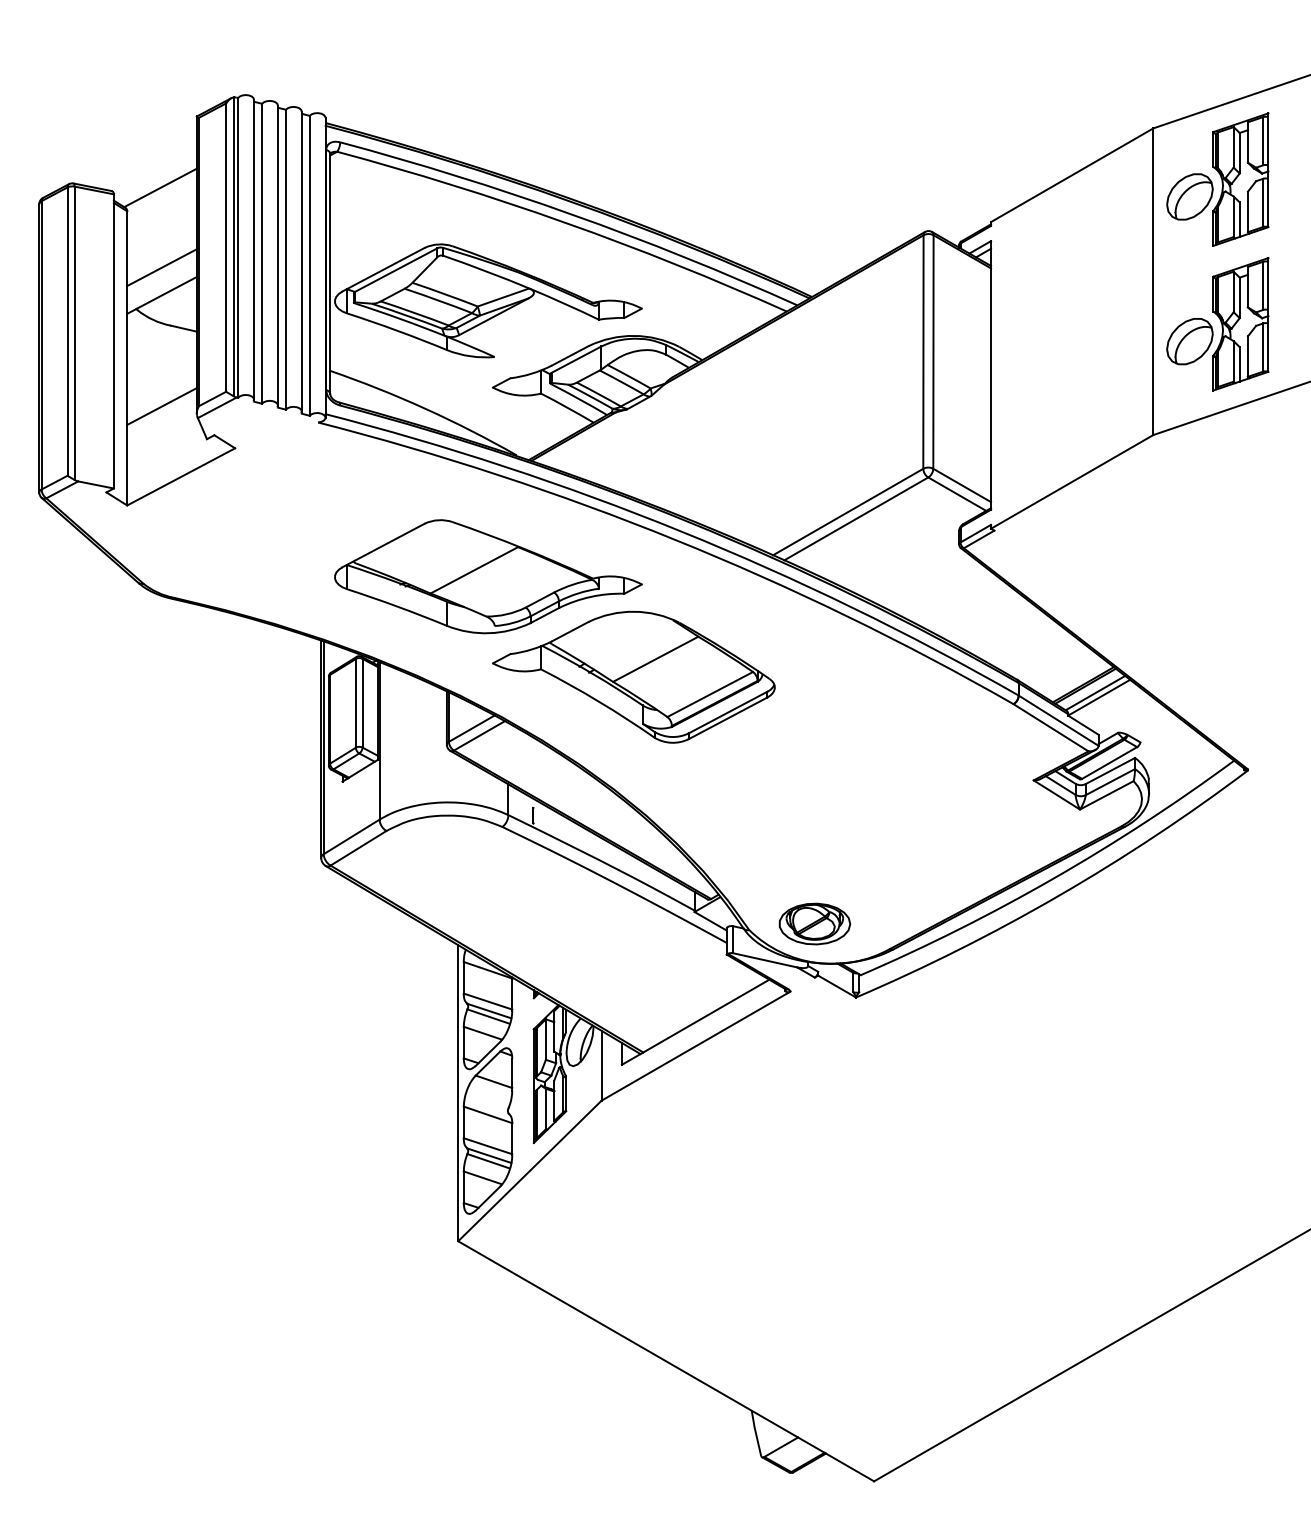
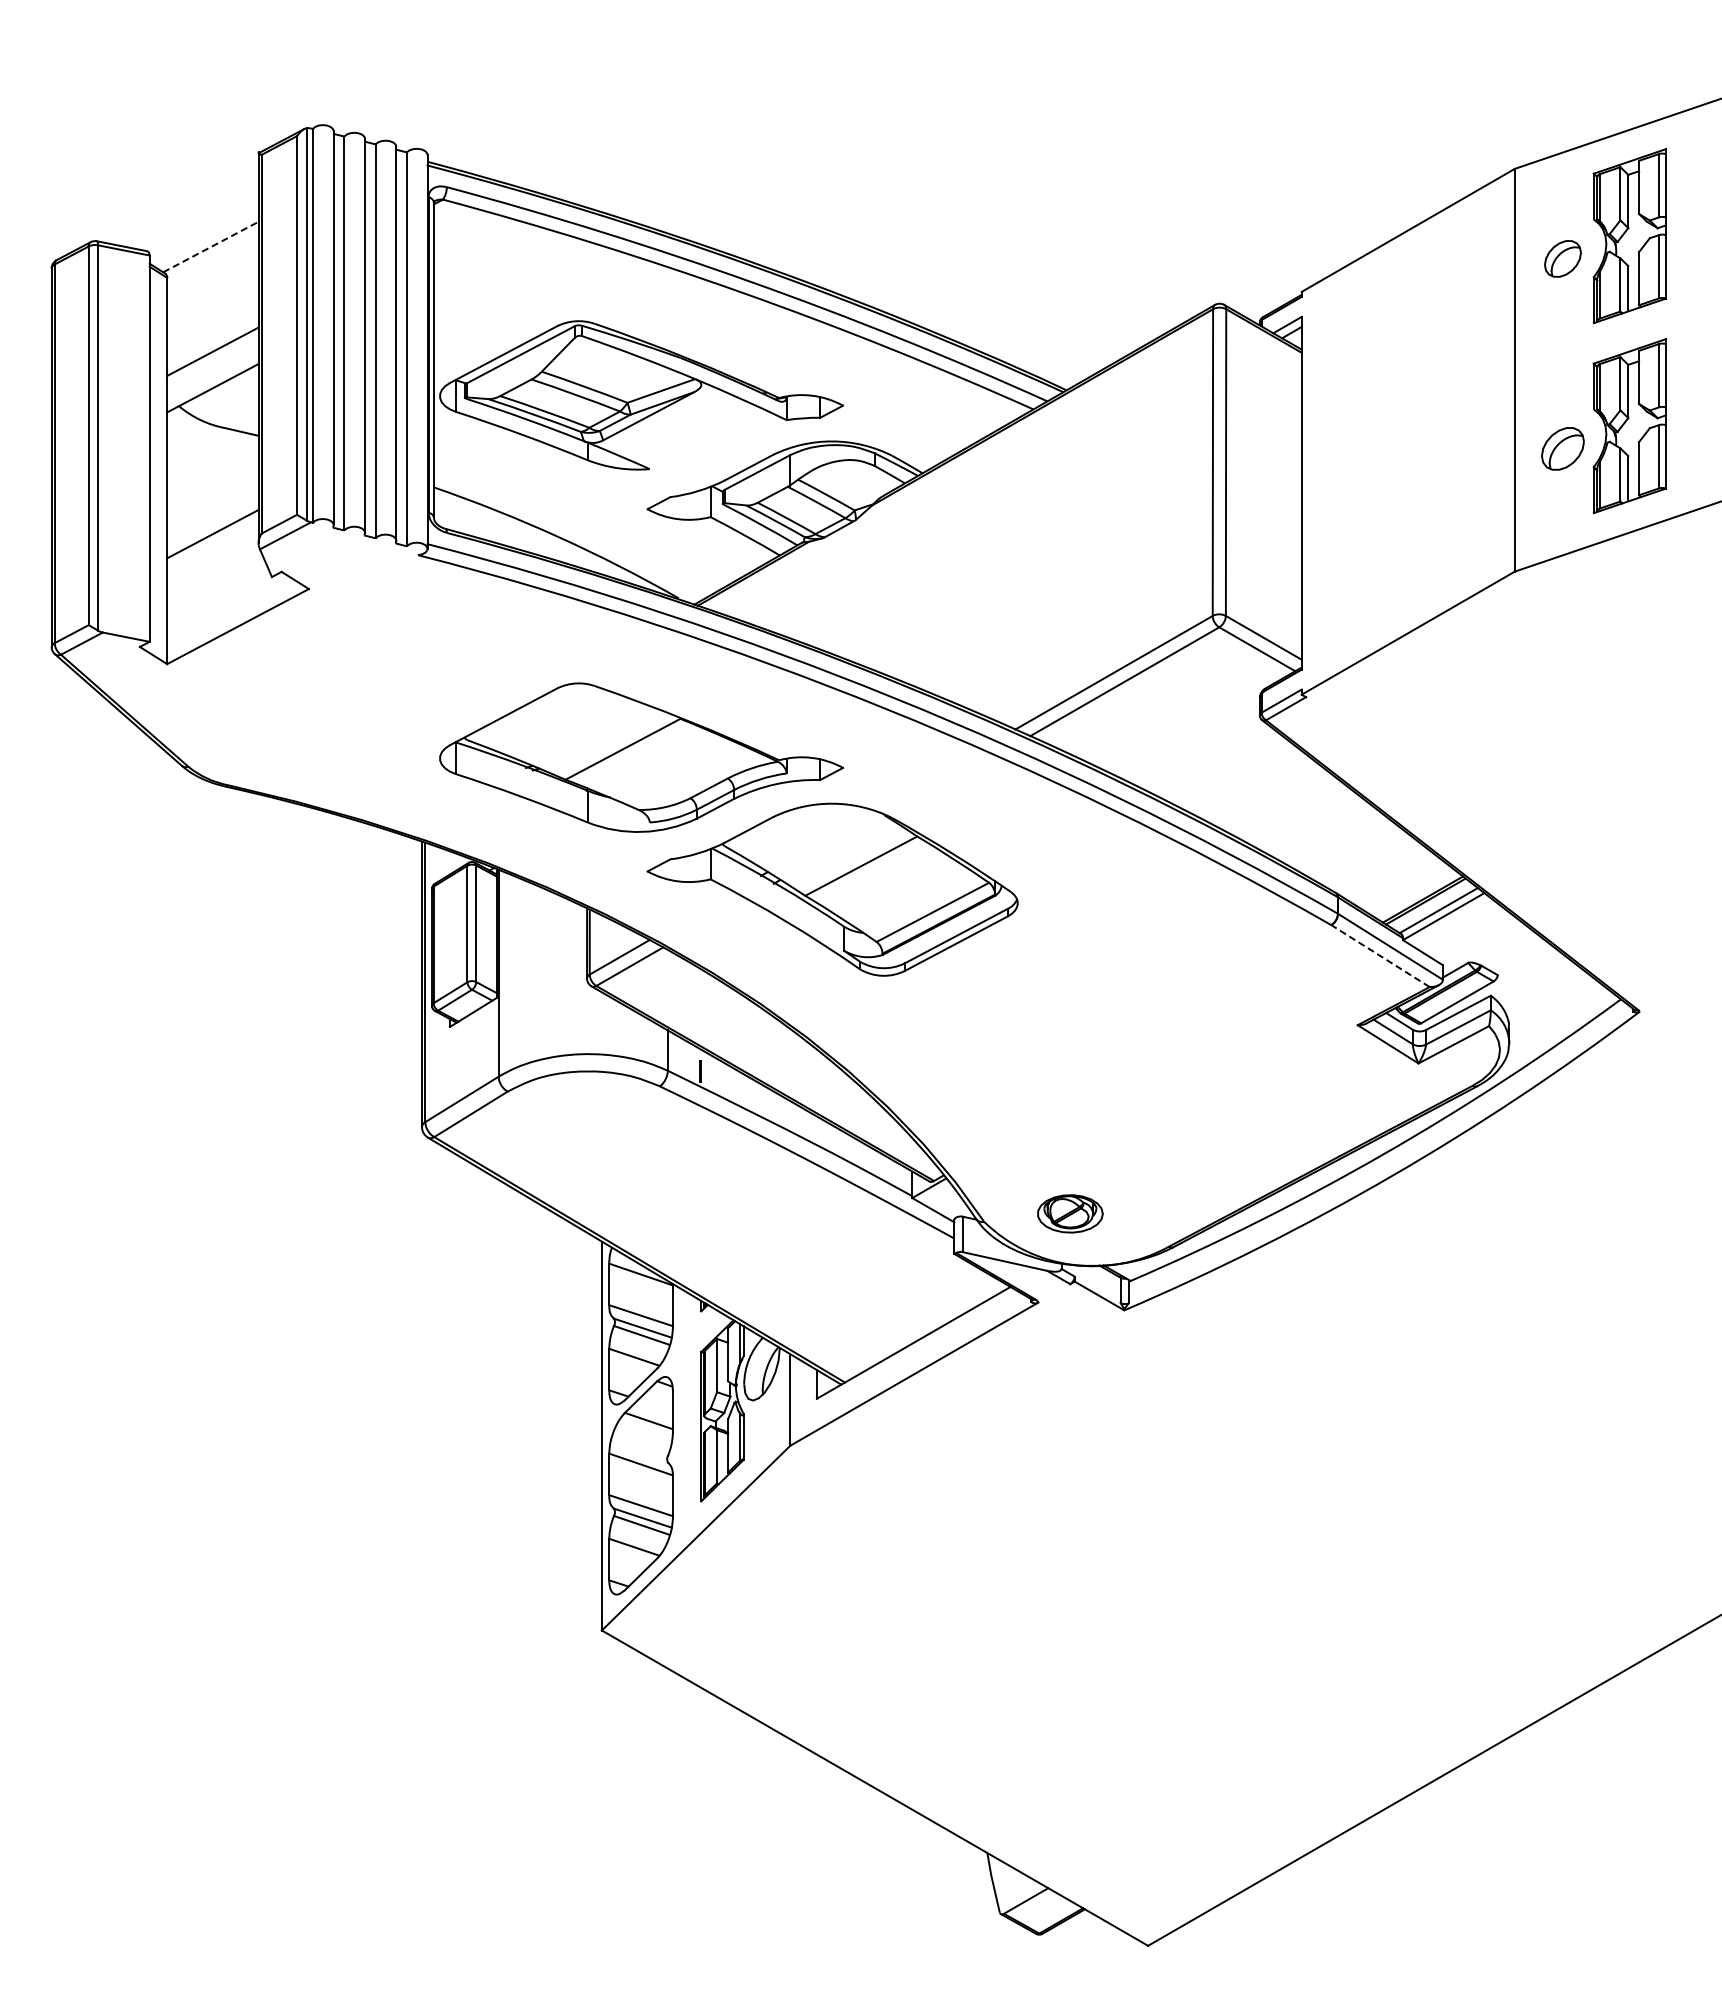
line: (160, 188) -> (210, 247), solid -> dashed
part: (1189, 196) -> (1562, 258), size x0.6
part: (1189, 341) -> (1562, 448), size x0.7
line: (1051, 727) -> (1380, 955), solid -> dashed
part: (815, 923) -> (1070, 1213), size x0.7

